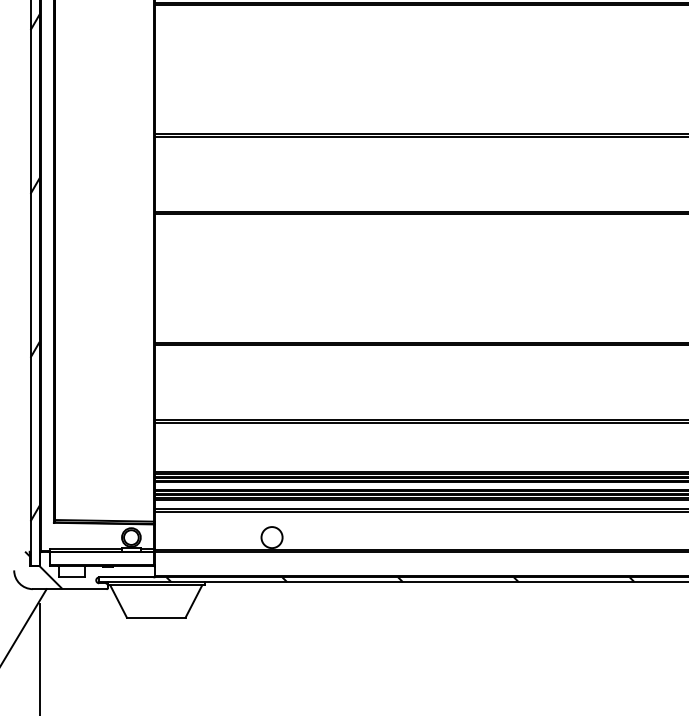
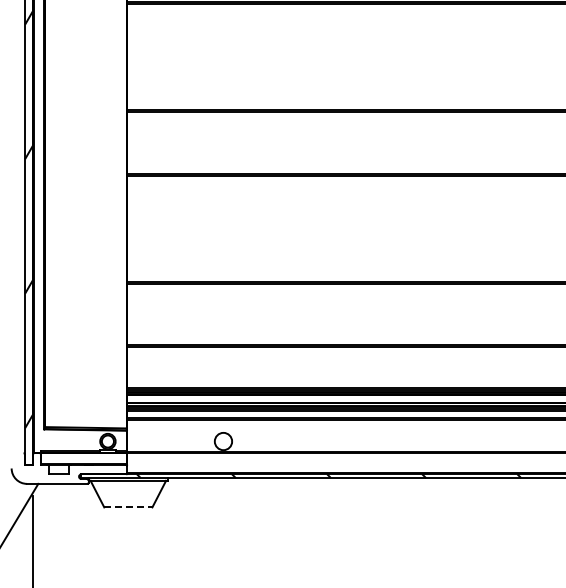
hatch: (43, 570) -> (35, 468), removed
line: (156, 617) -> (128, 507), solid -> dashed

